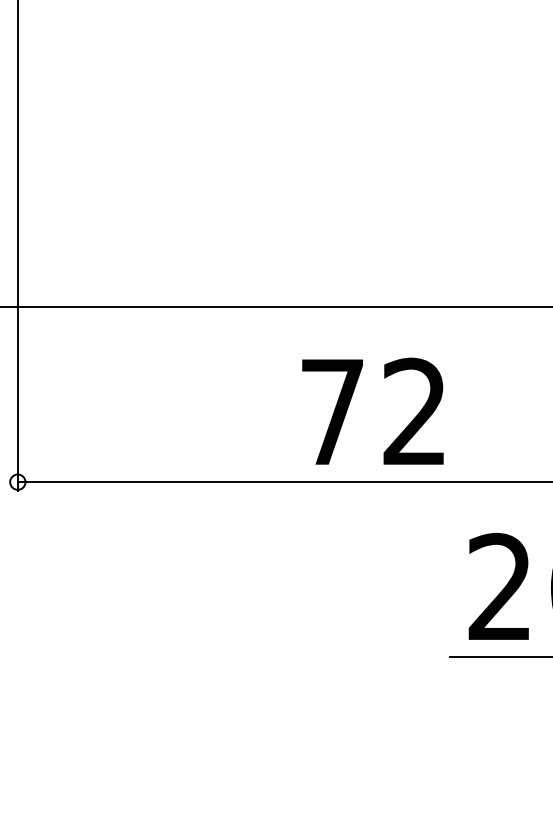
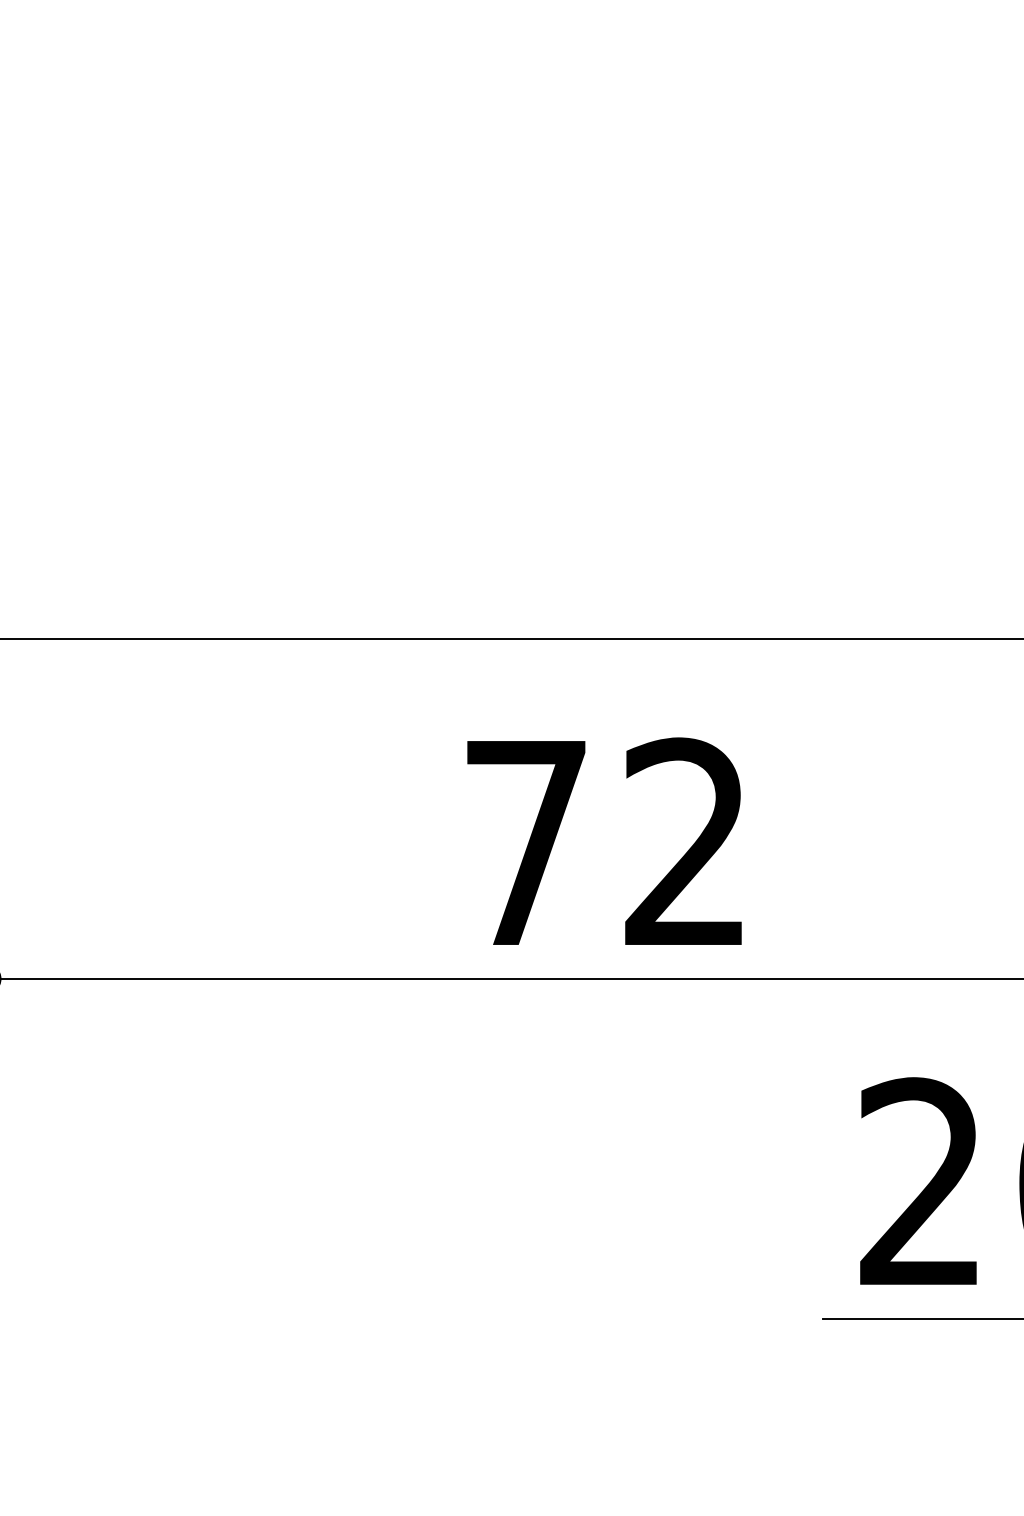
text: (372, 410) -> (603, 839), moved

